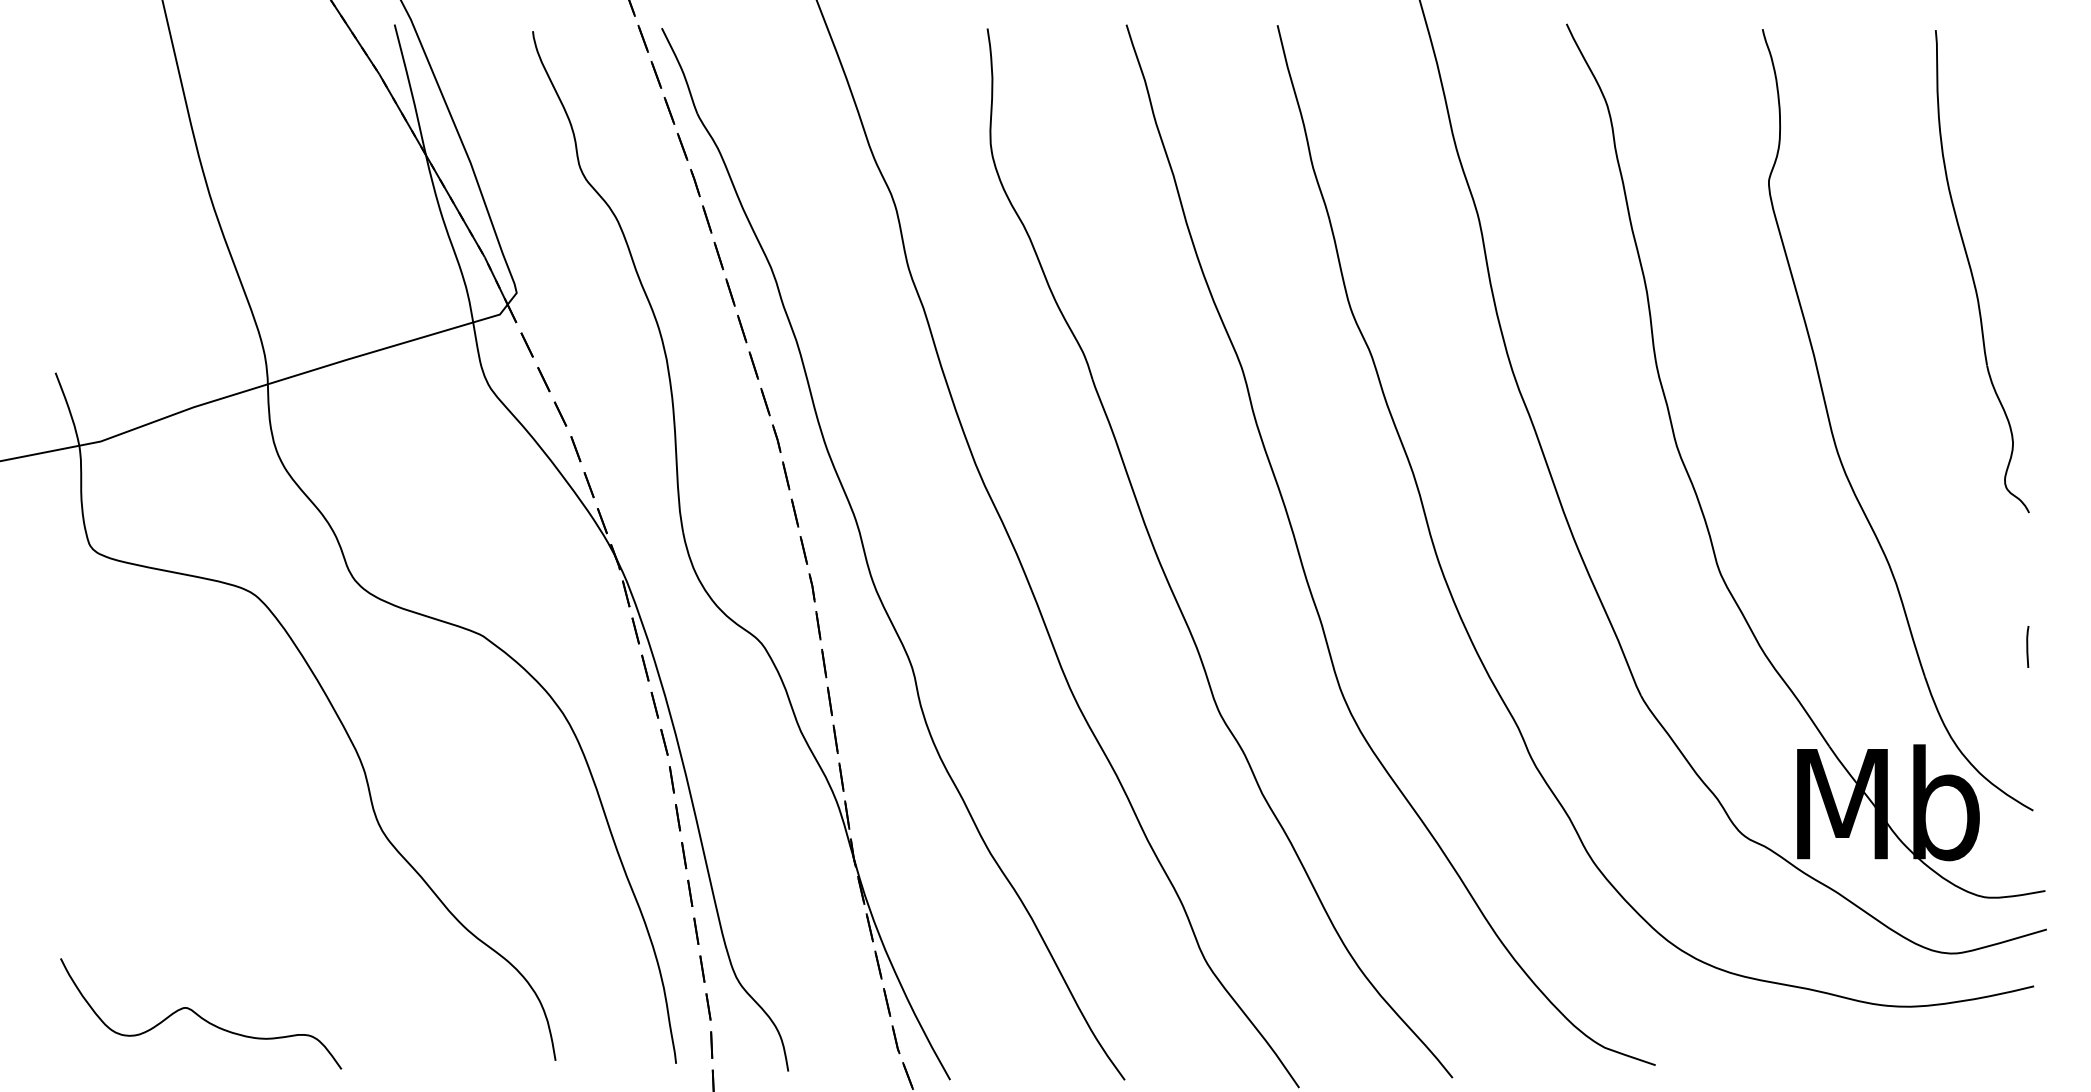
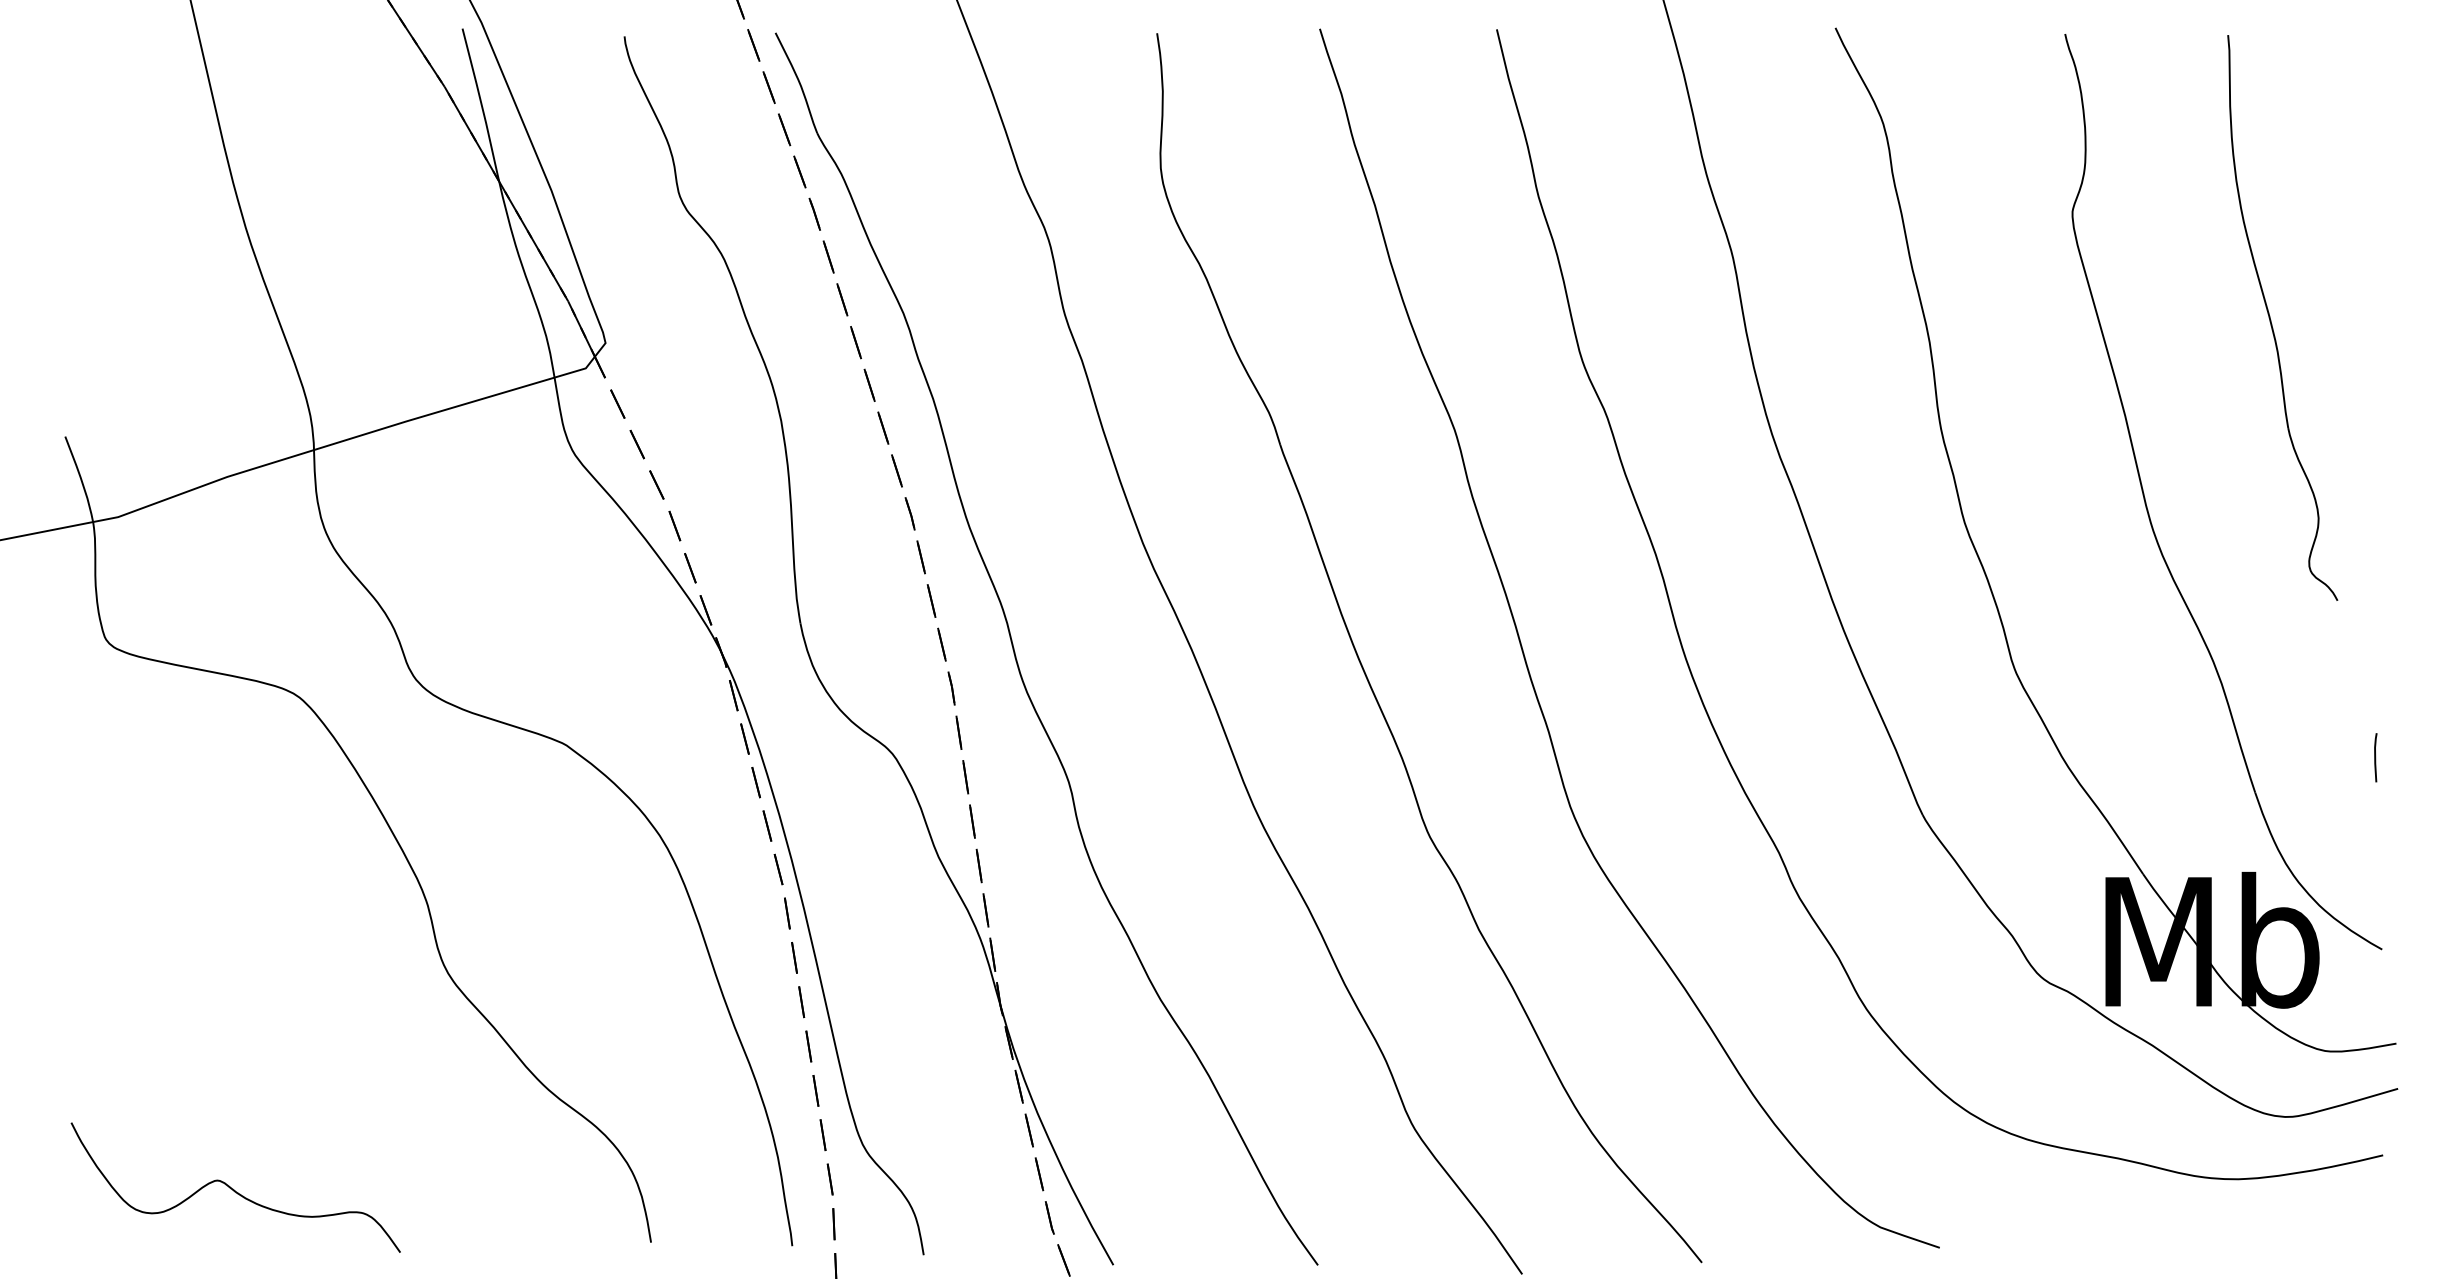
part: (1973, 275) -> (2272, 322), moved

